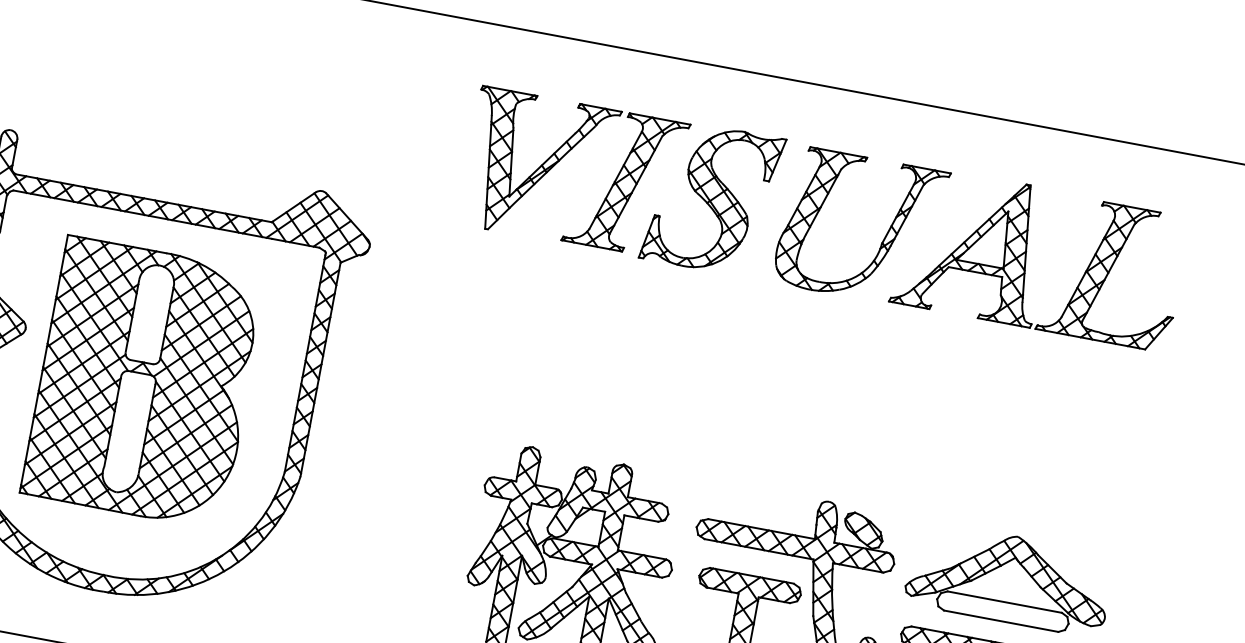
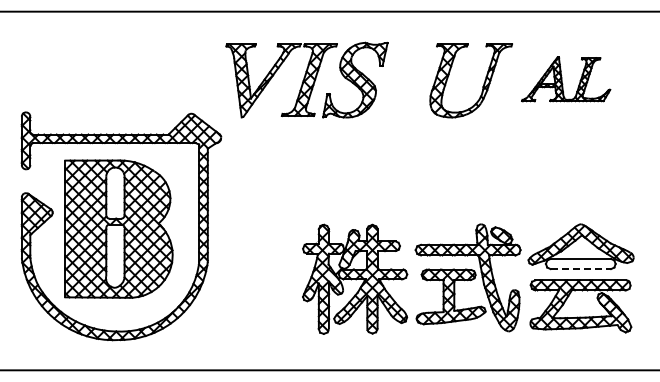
part: (620, 180) -> (306, 79), moved
part: (1039, 256) -> (565, 78), size x0.6
line: (1002, 622) -> (581, 269), solid -> dashed

